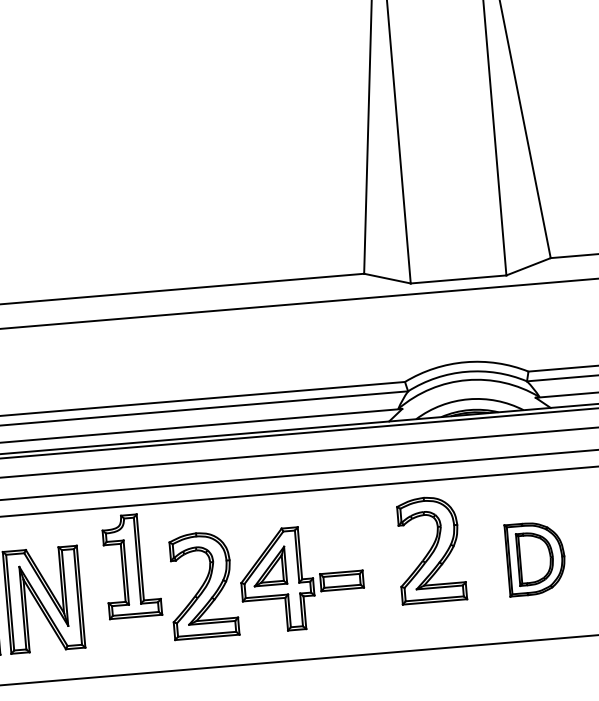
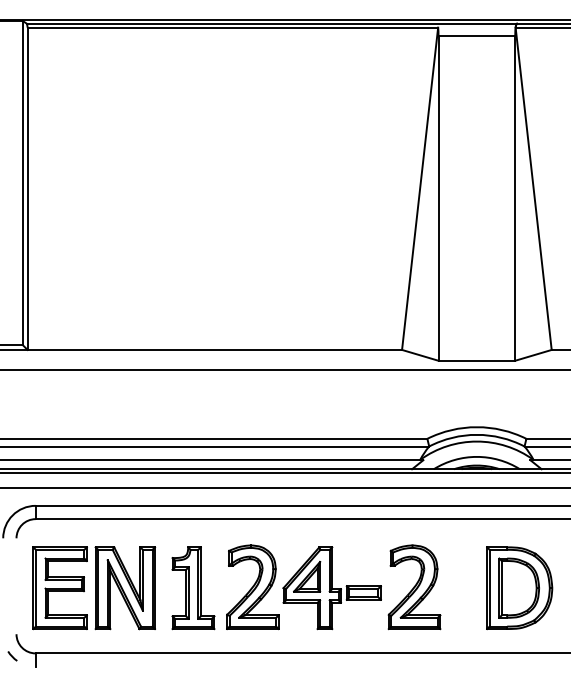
part: (430, 550) -> (414, 587), moved
part: (535, 558) -> (519, 588), size x1.43
part: (131, 566) -> (193, 588), moved

